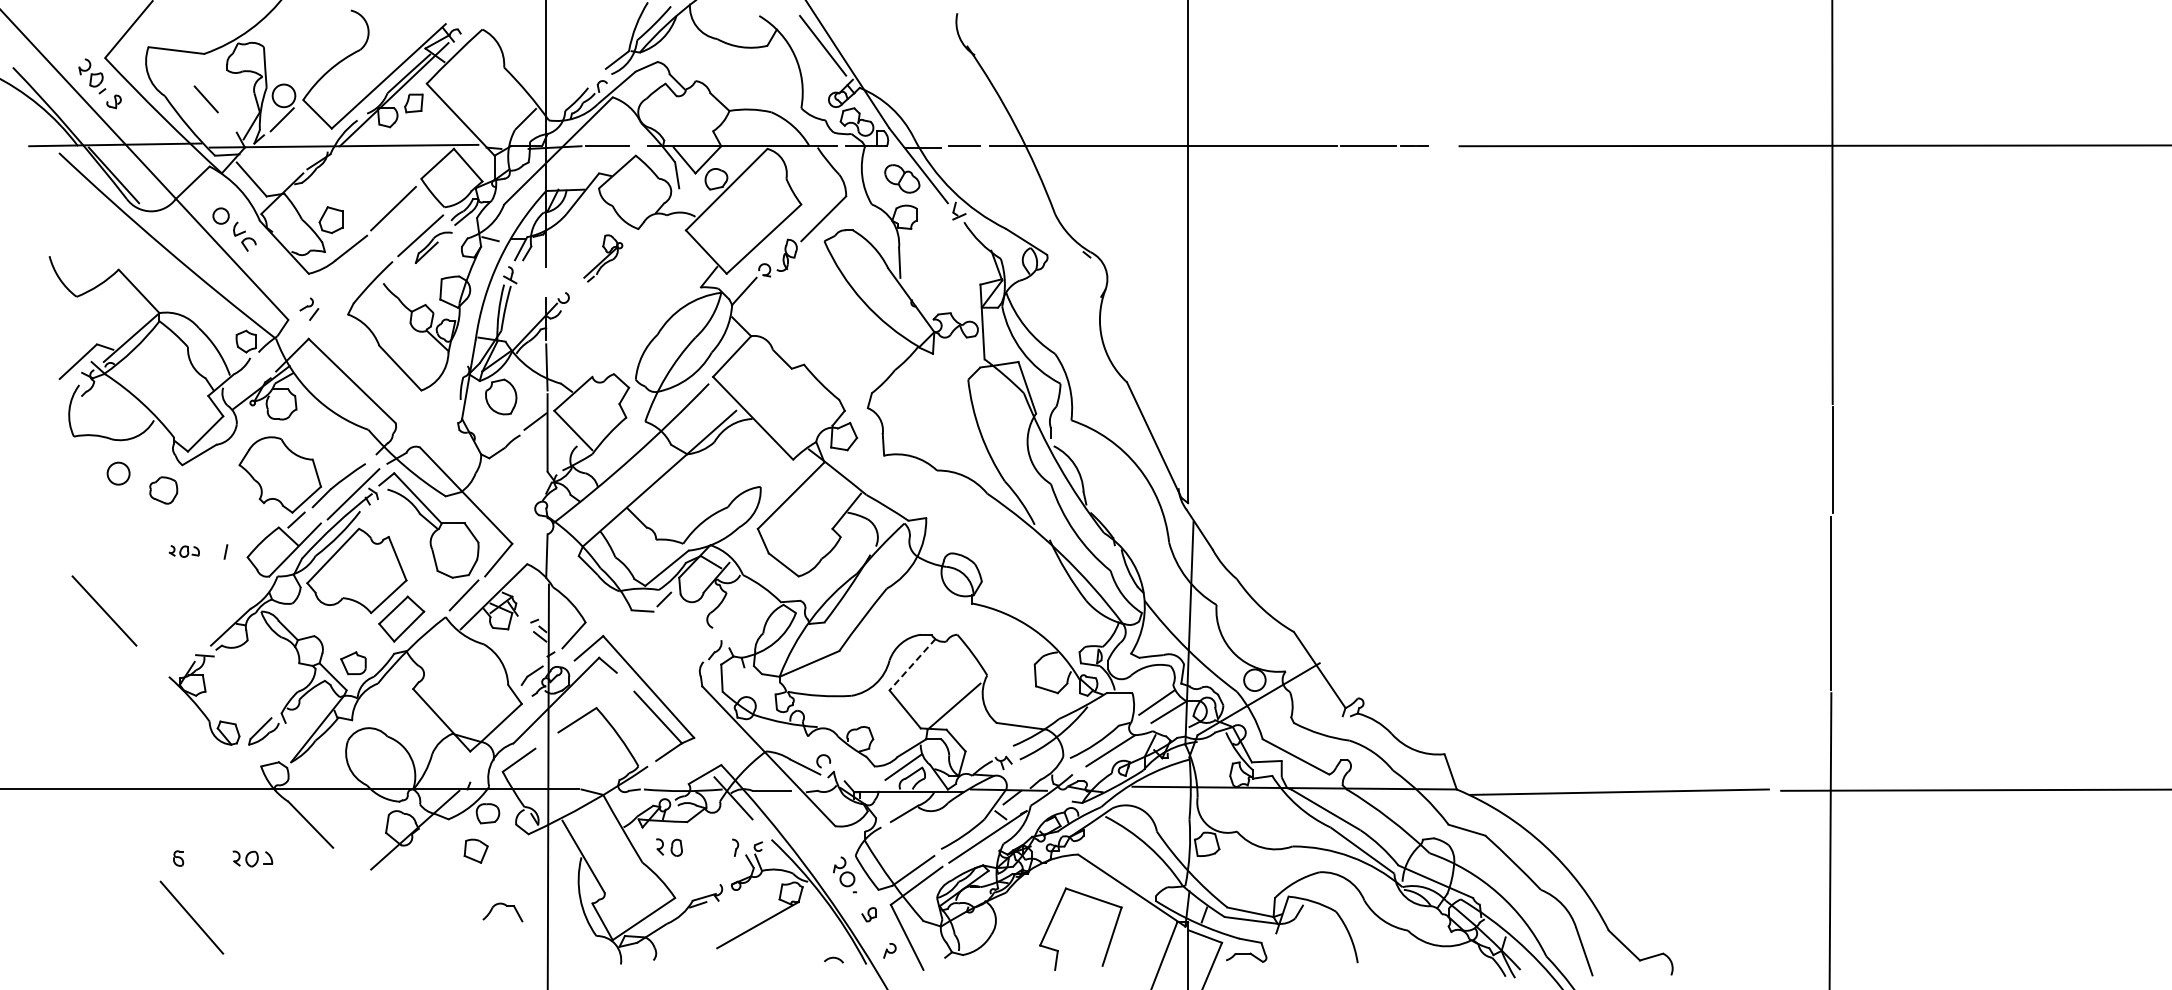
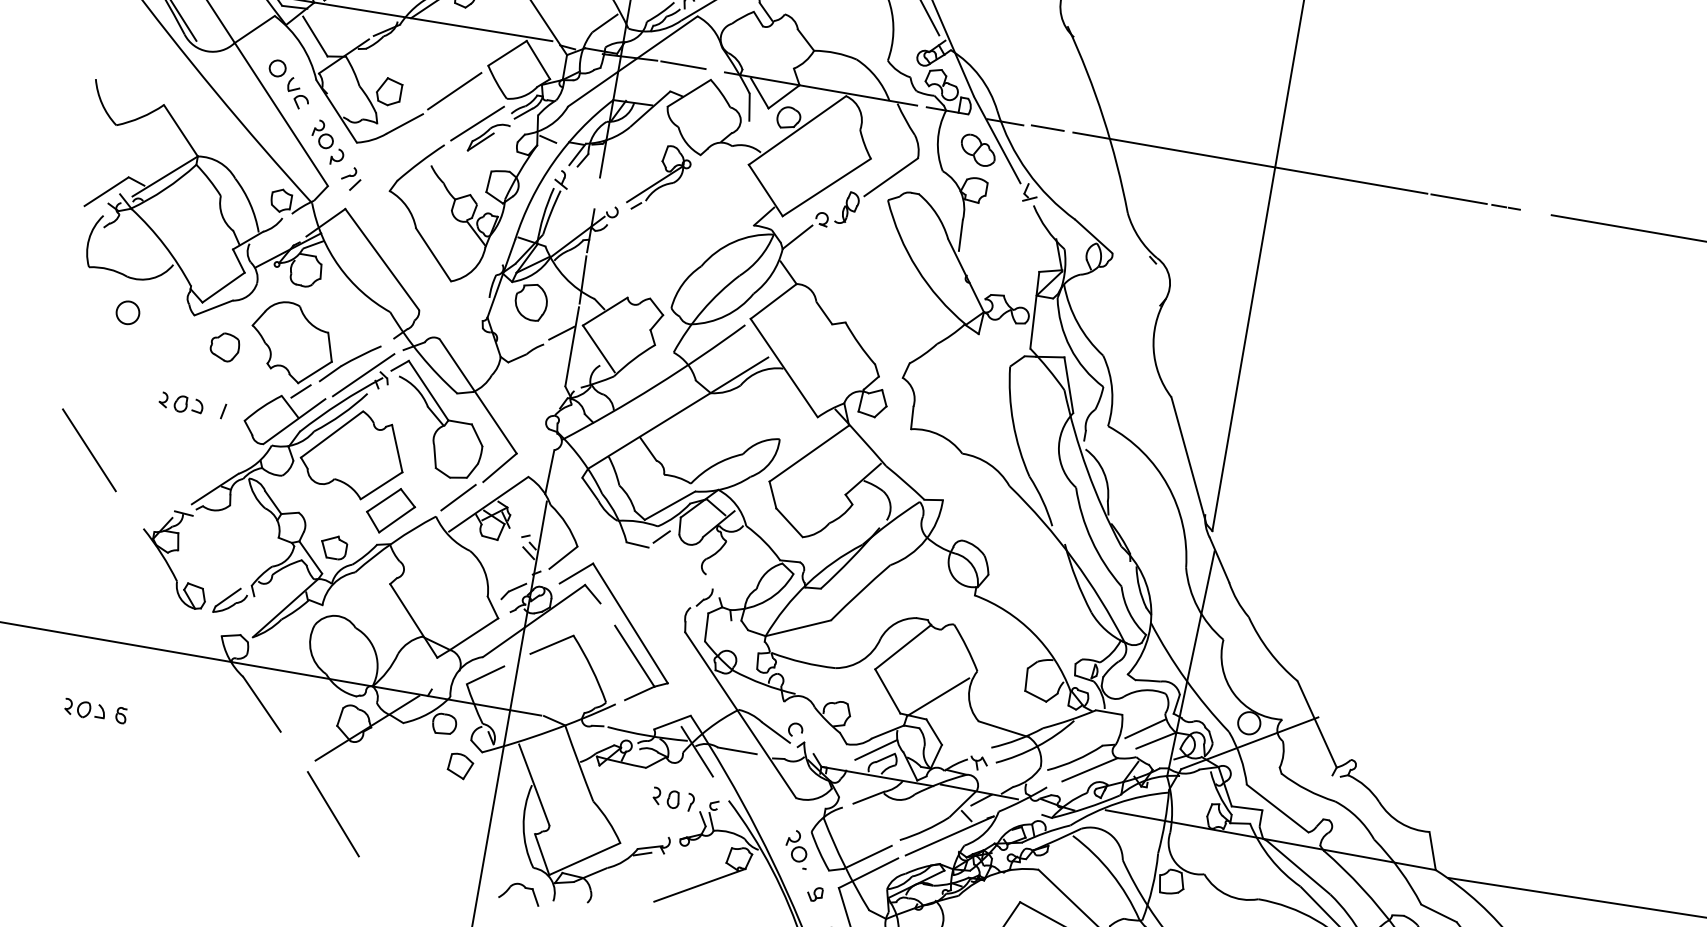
part: (603, 258) -> (659, 178), size x1.43
part: (281, 278) -> (328, 142), added
part: (163, 490) -> (224, 347), moved
part: (184, 551) -> (181, 403), size x1.43
line: (912, 664) -> (903, 646), dashed -> solid
part: (669, 847) -> (666, 798), moved
part: (475, 850) -> (459, 765), moved
part: (252, 858) -> (84, 709), moved
part: (505, 906) -> (523, 887), moved
line: (191, 917) -> (332, 813), moved

